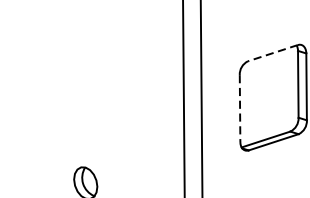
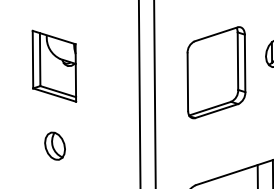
line: (273, 53) -> (216, 34), dashed -> solid
part: (85, 89) -> (54, 65), added
line: (239, 109) -> (187, 82), dashed -> solid

